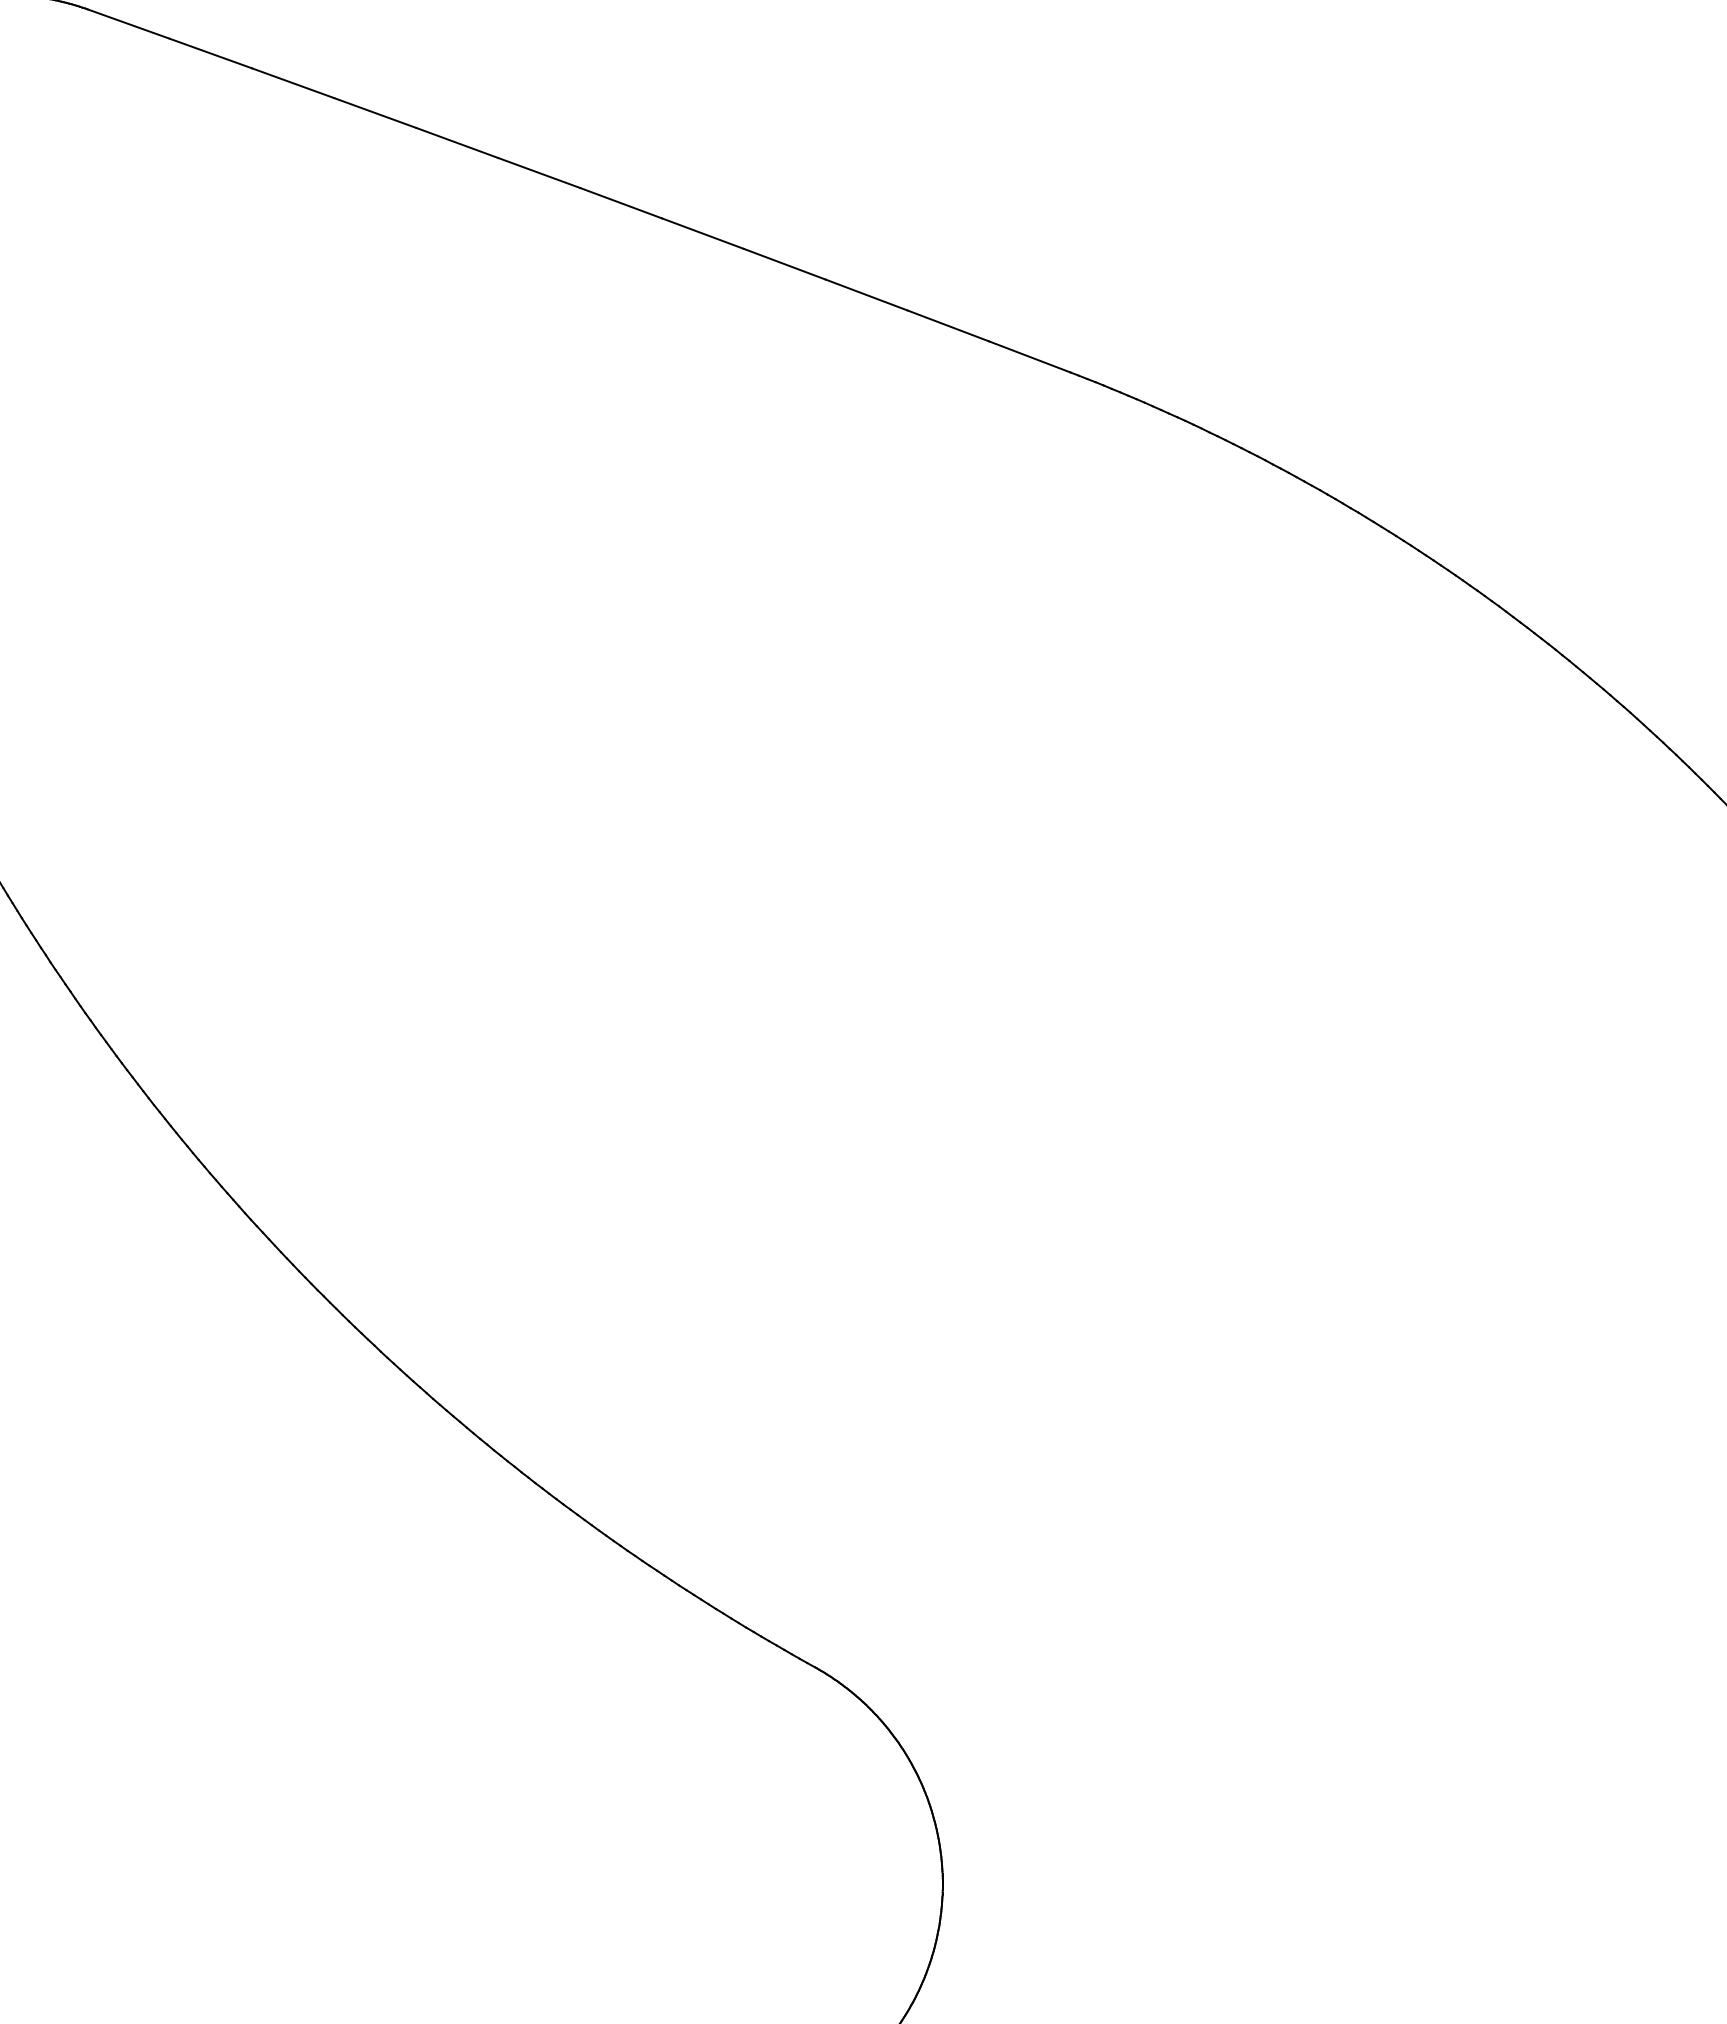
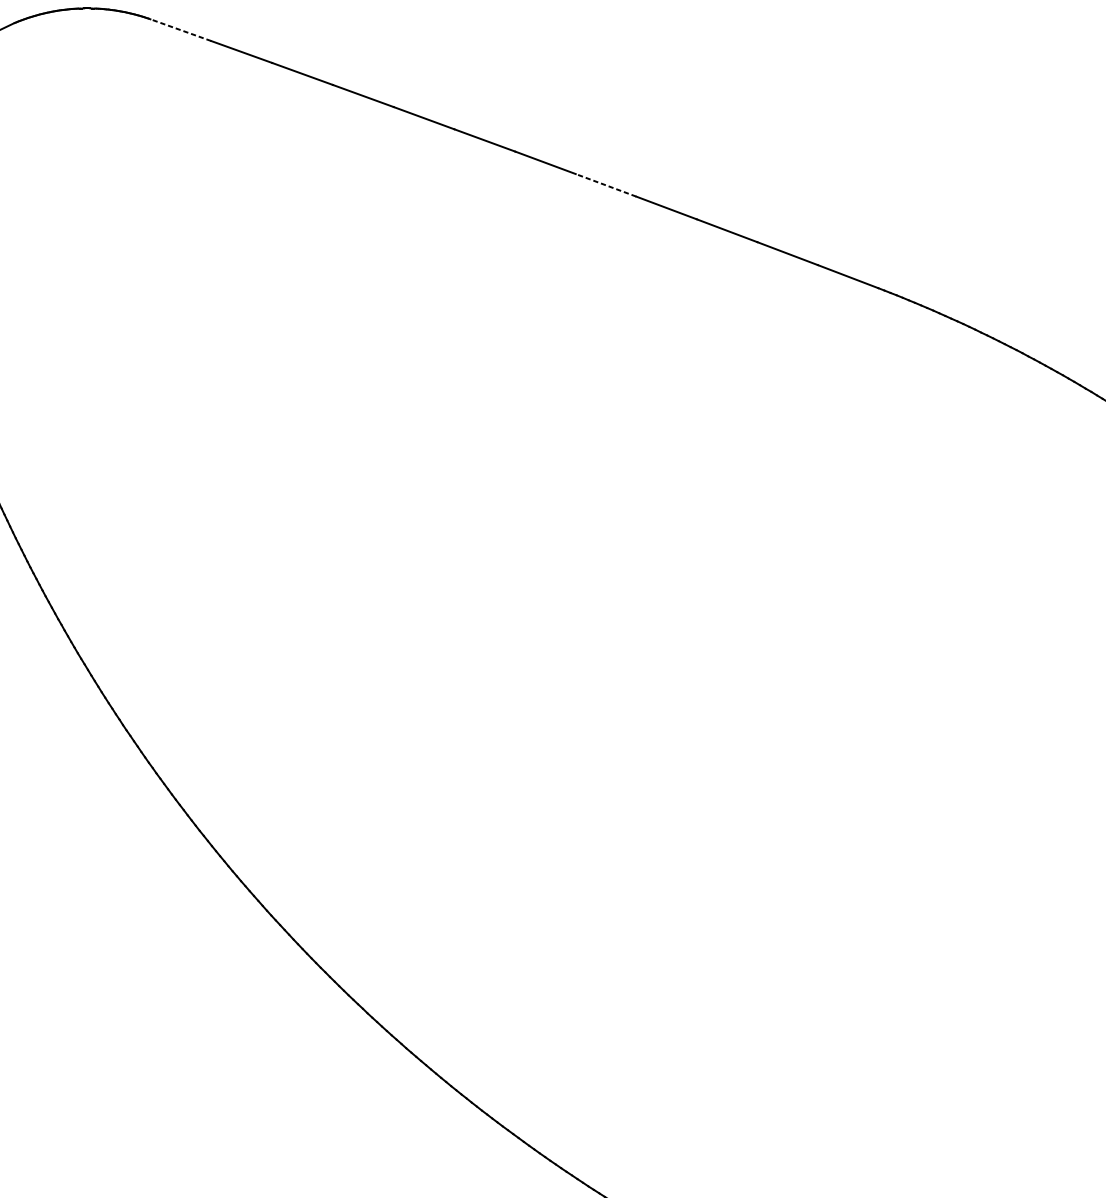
line: (128, 24) -> (180, 30), solid -> dashed
line: (702, 233) -> (605, 185), solid -> dashed

